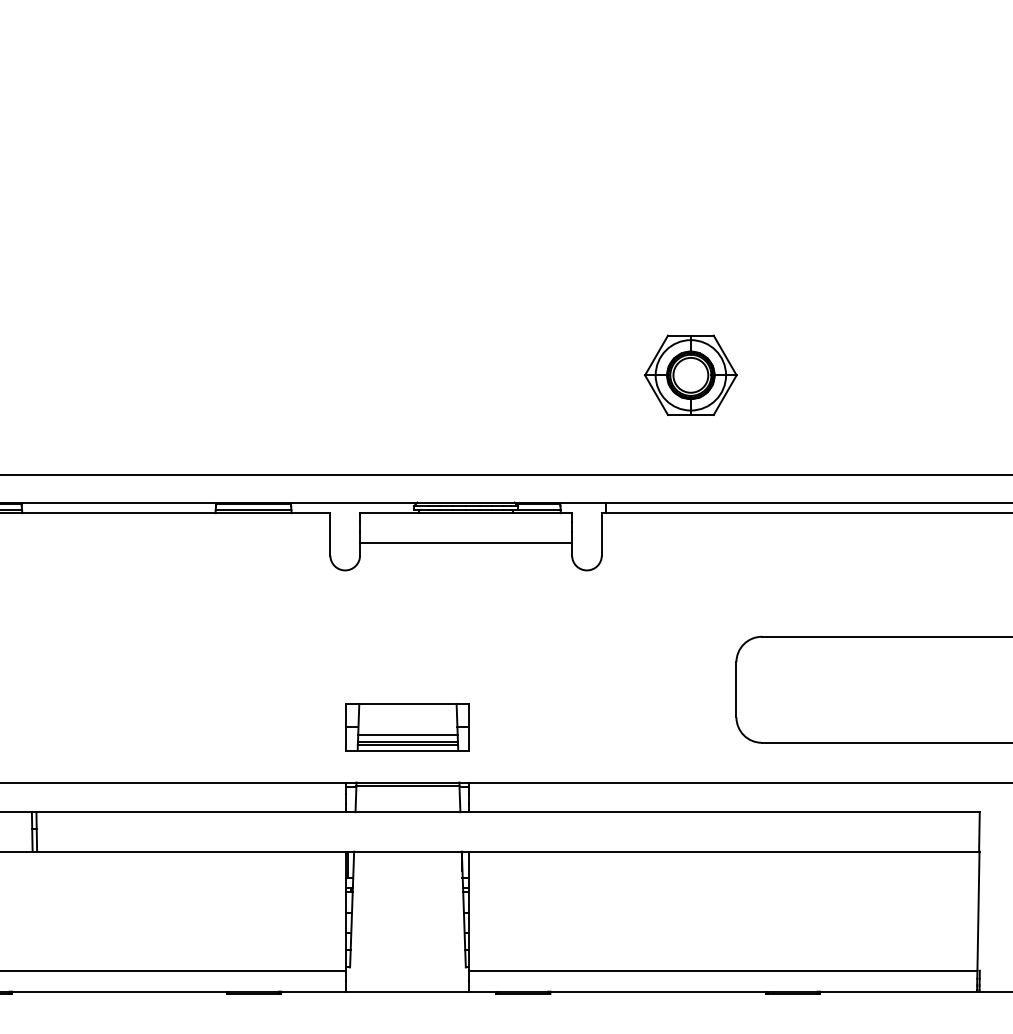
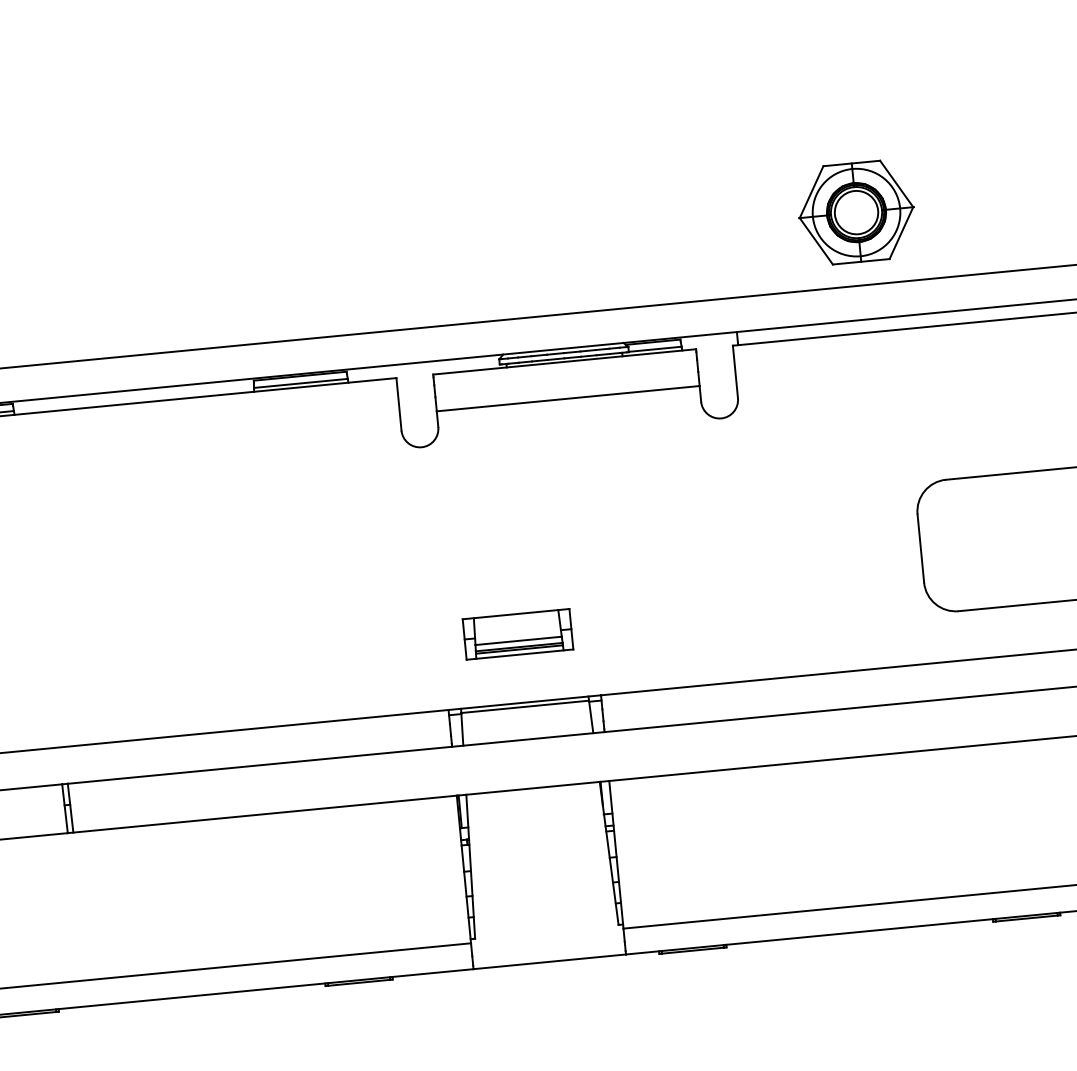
part: (690, 374) -> (855, 211), moved
part: (407, 727) -> (517, 634), size x0.7

